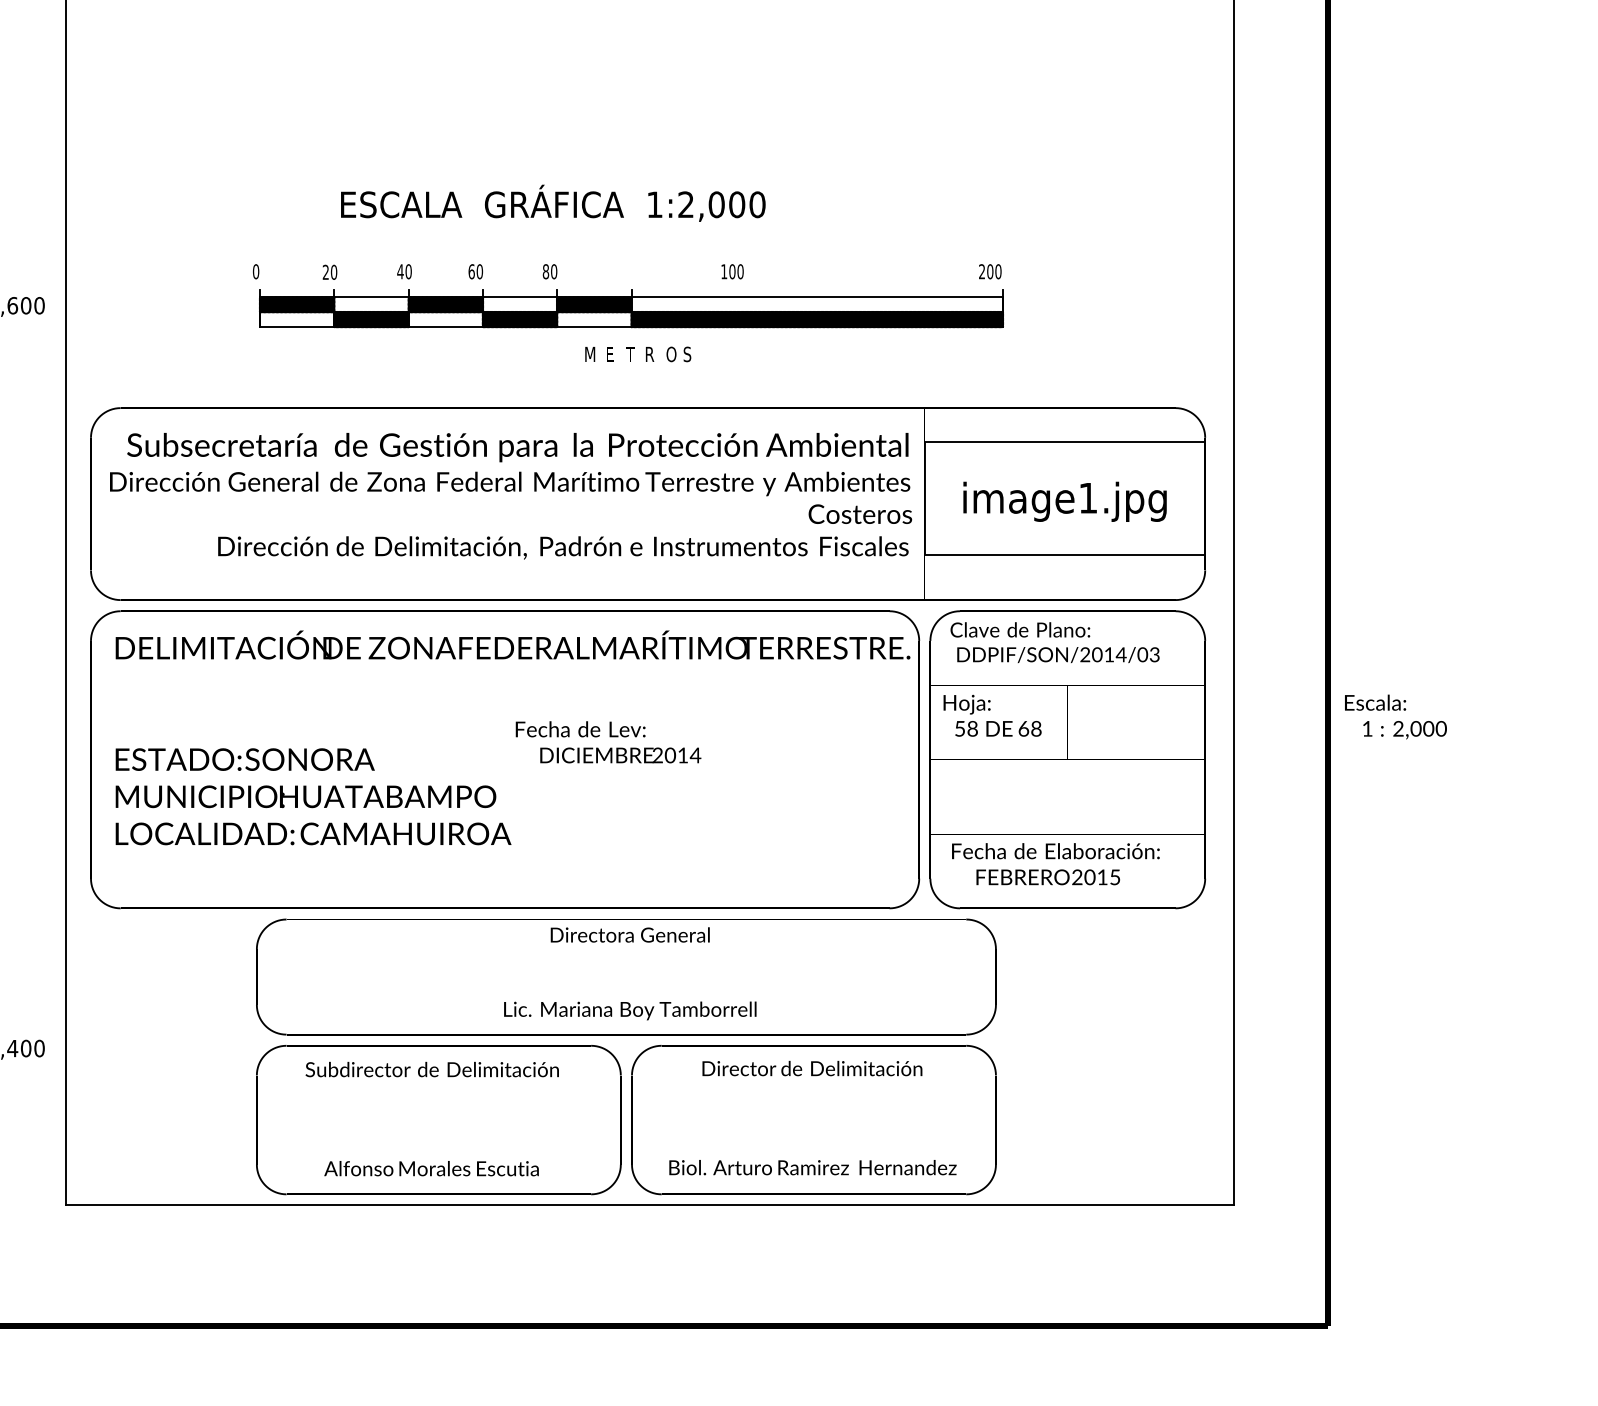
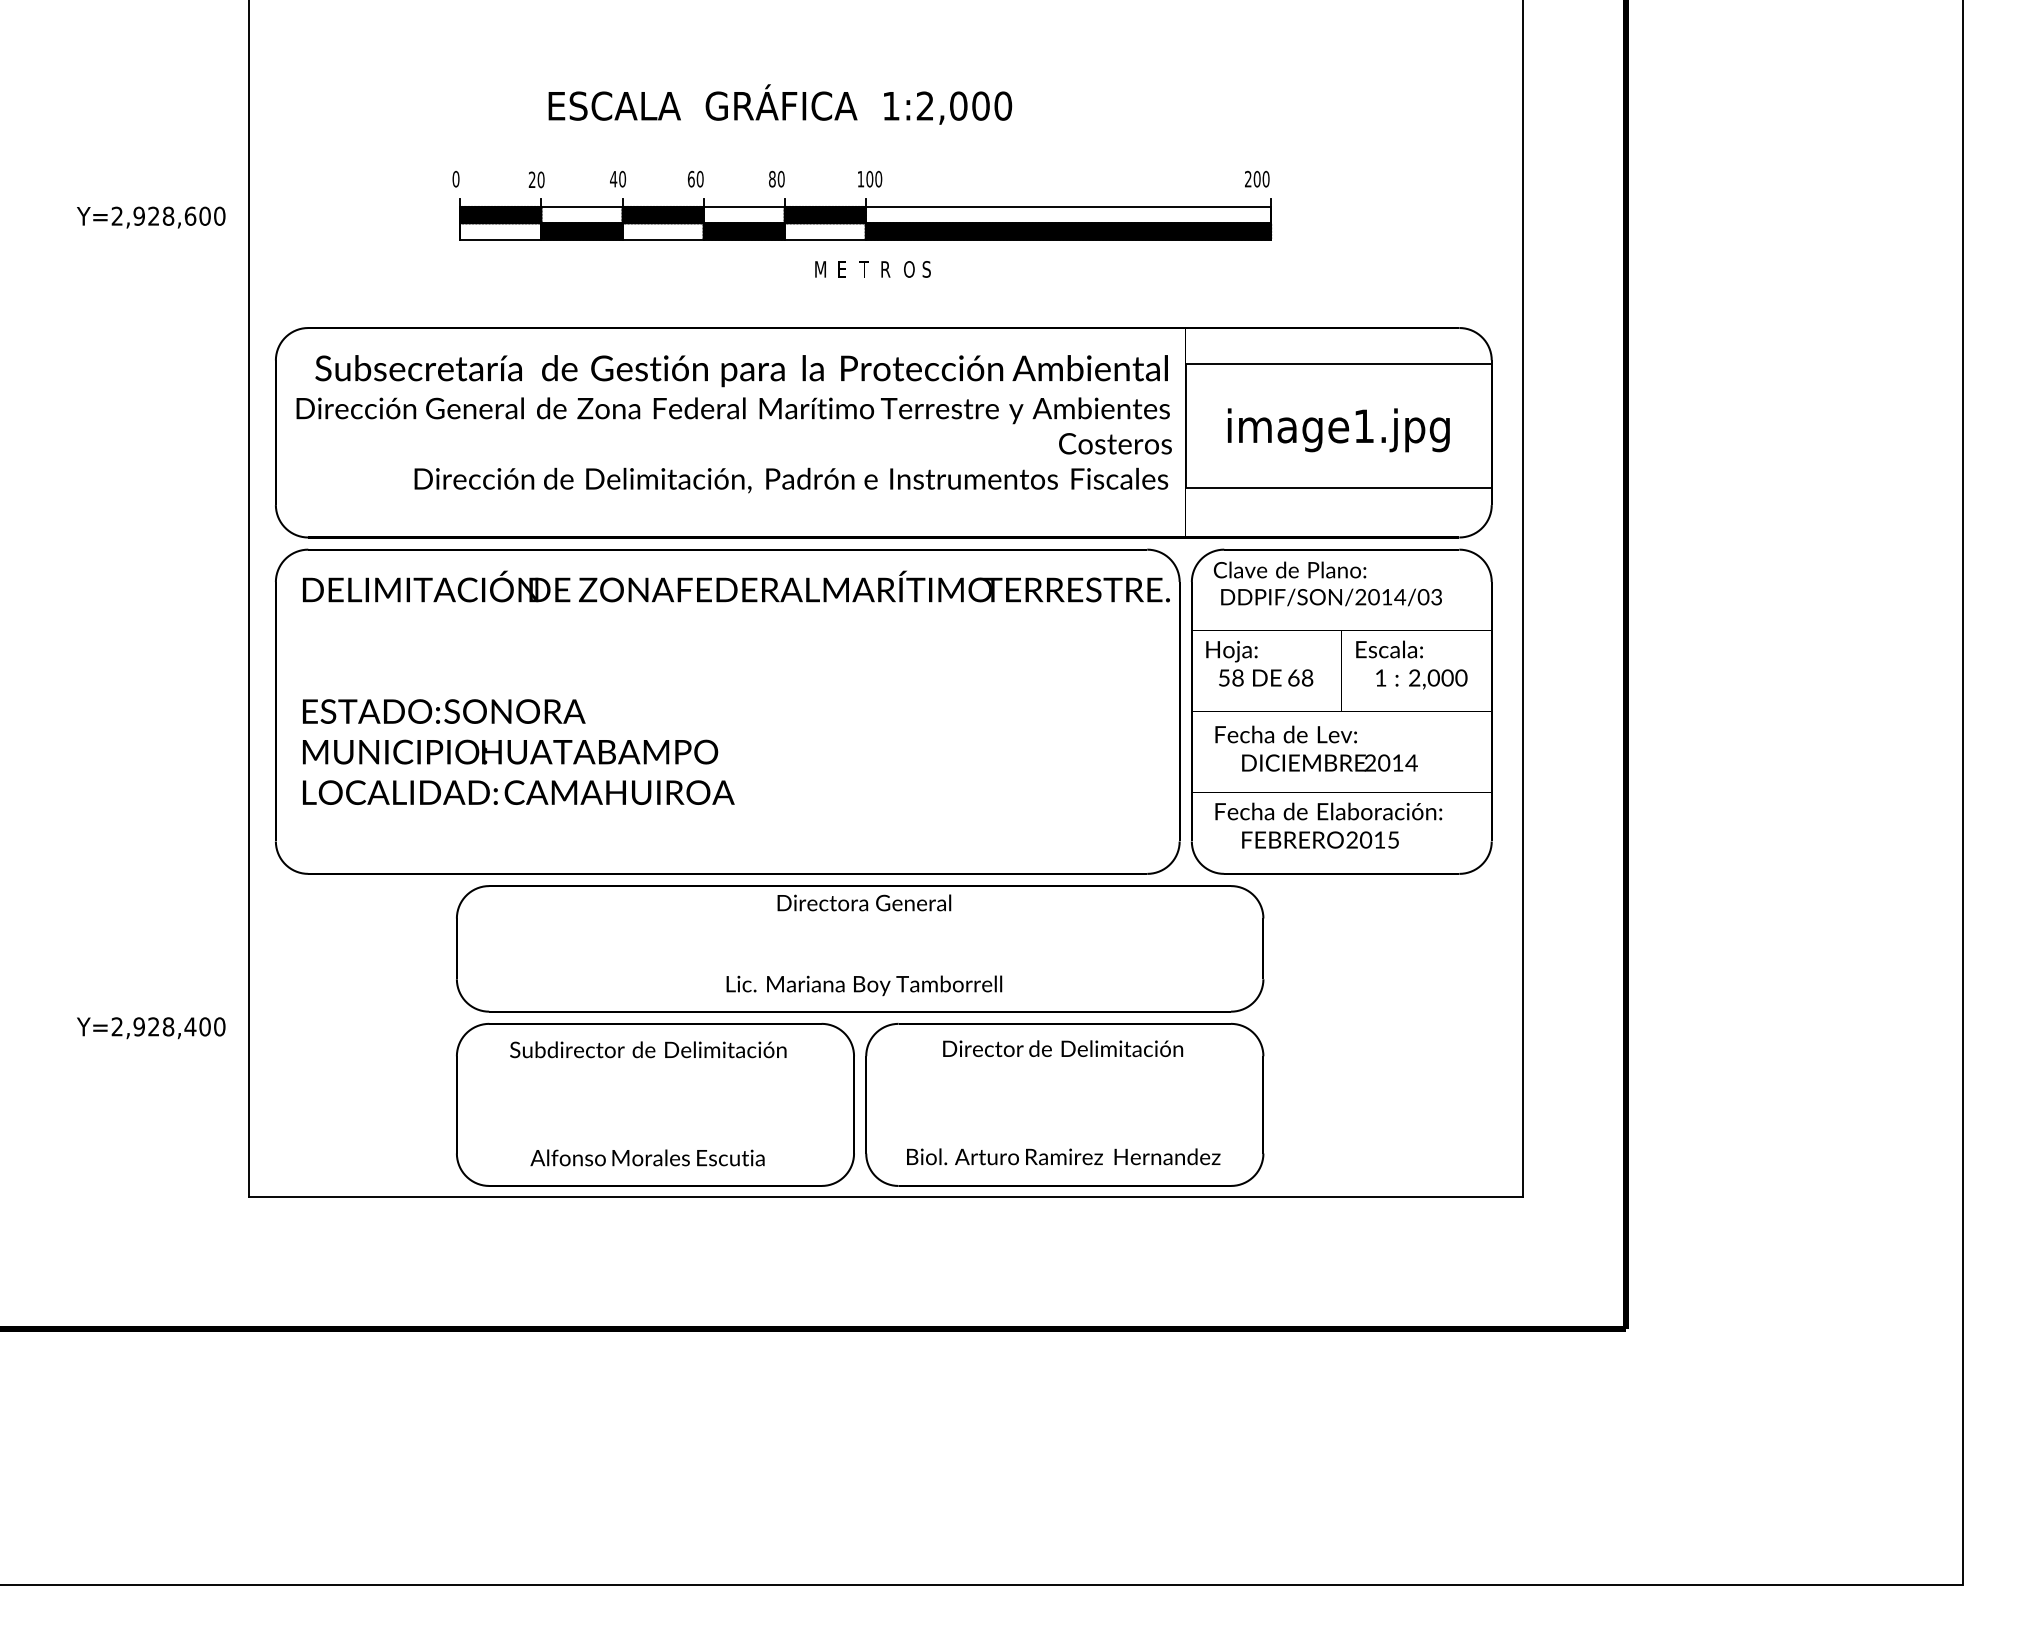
text: (733, 271) -> (870, 178), moved
text: (1395, 716) -> (1411, 664), moved
text: (608, 742) -> (1316, 748), moved

